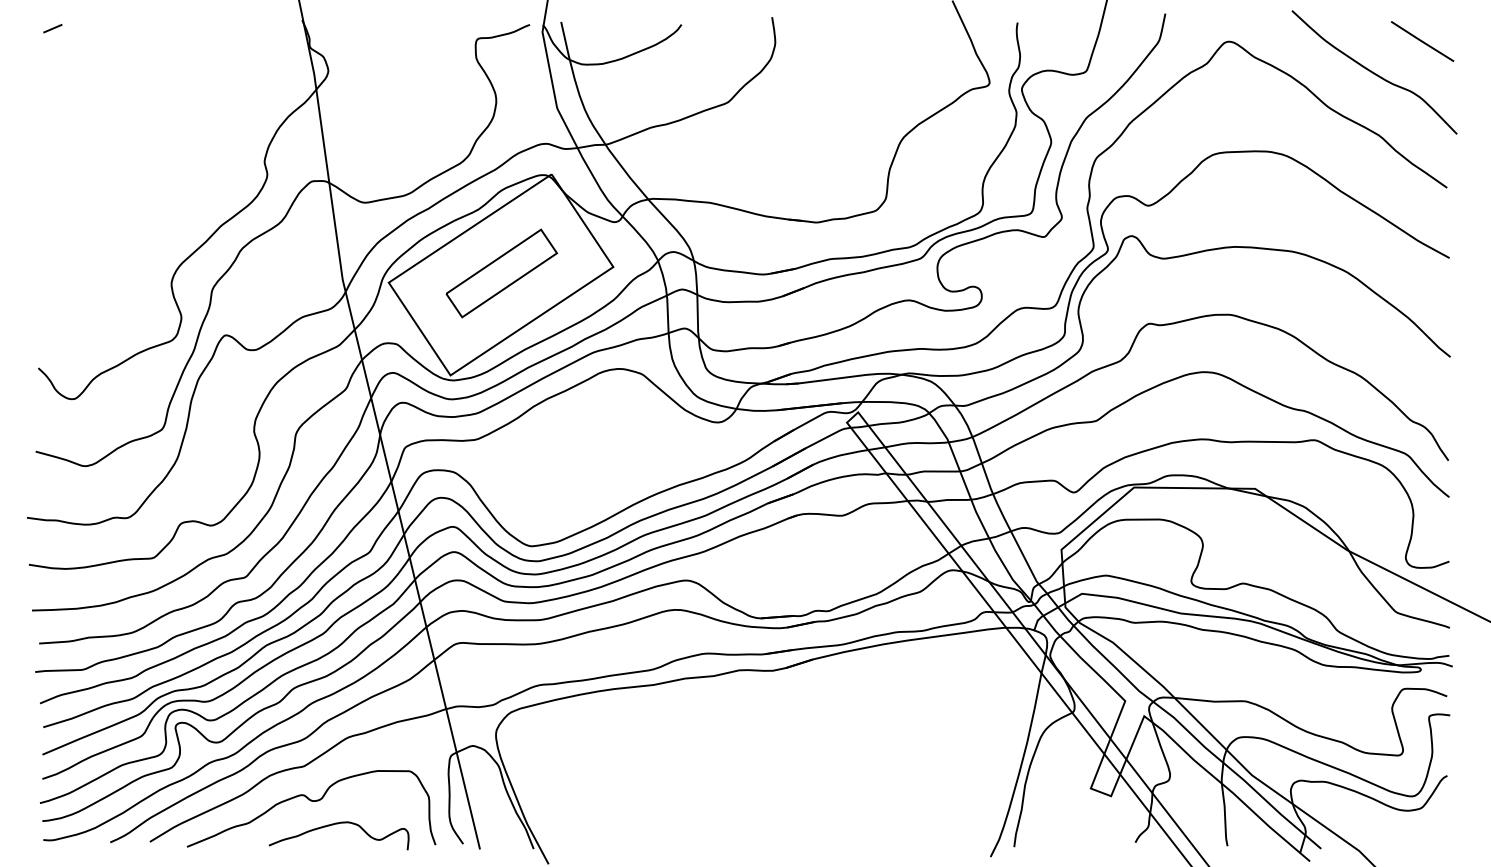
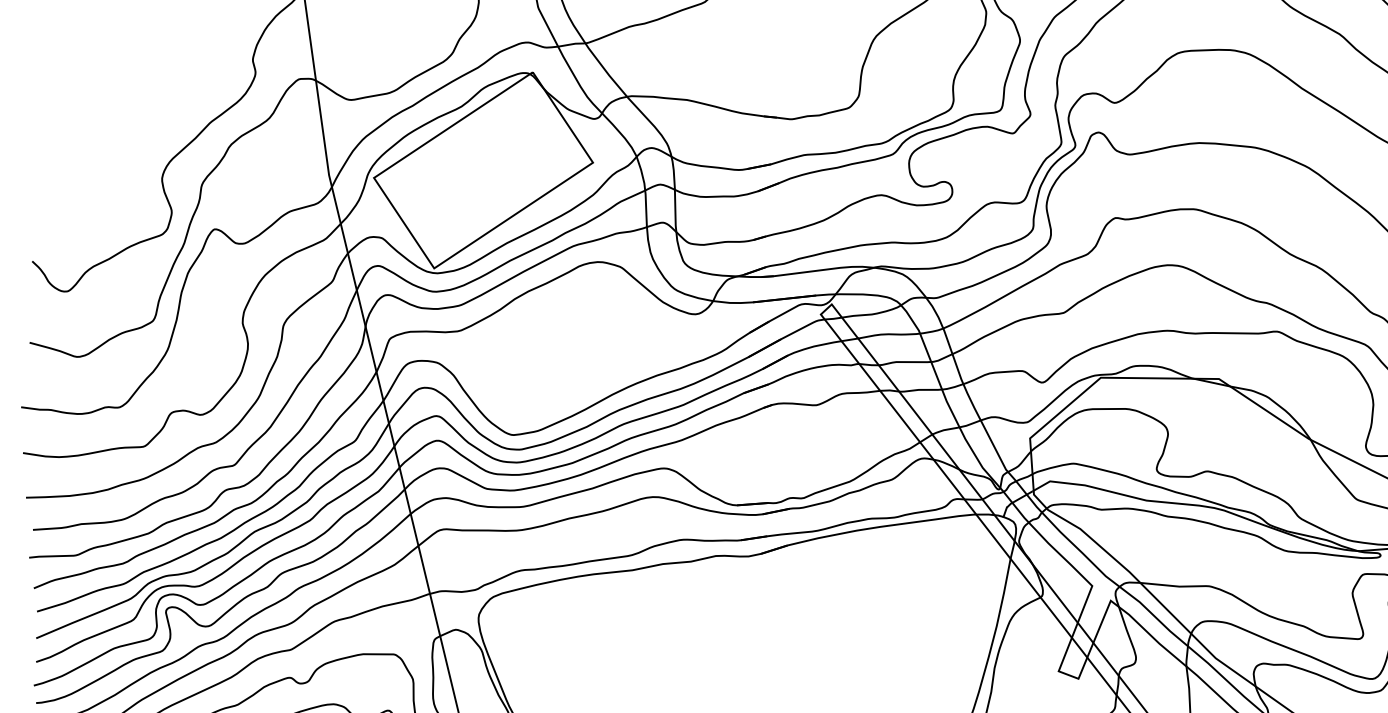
part: (501, 273) -> (483, 168), removed

